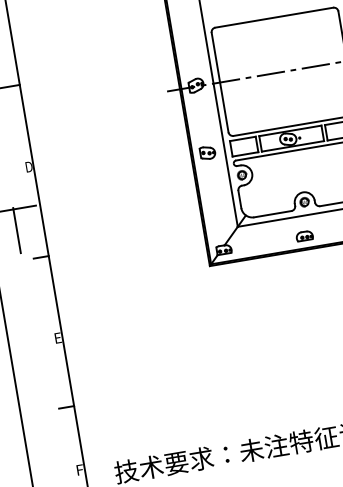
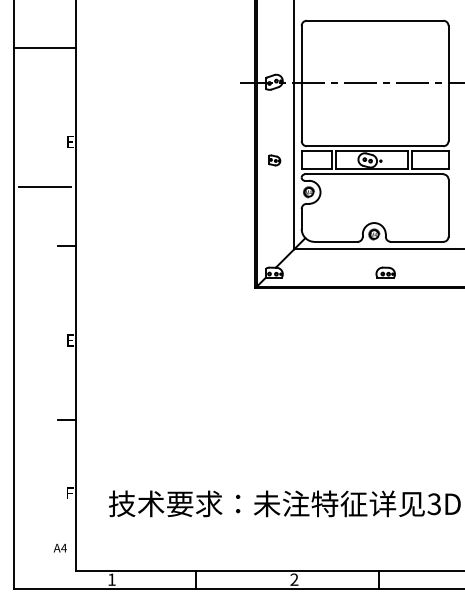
part: (207, 152) -> (274, 160), size x0.7
text: (29, 167) -> (70, 142), D -> E
line: (16, 230) -> (44, 211), removed
part: (304, 236) -> (385, 272), moved

